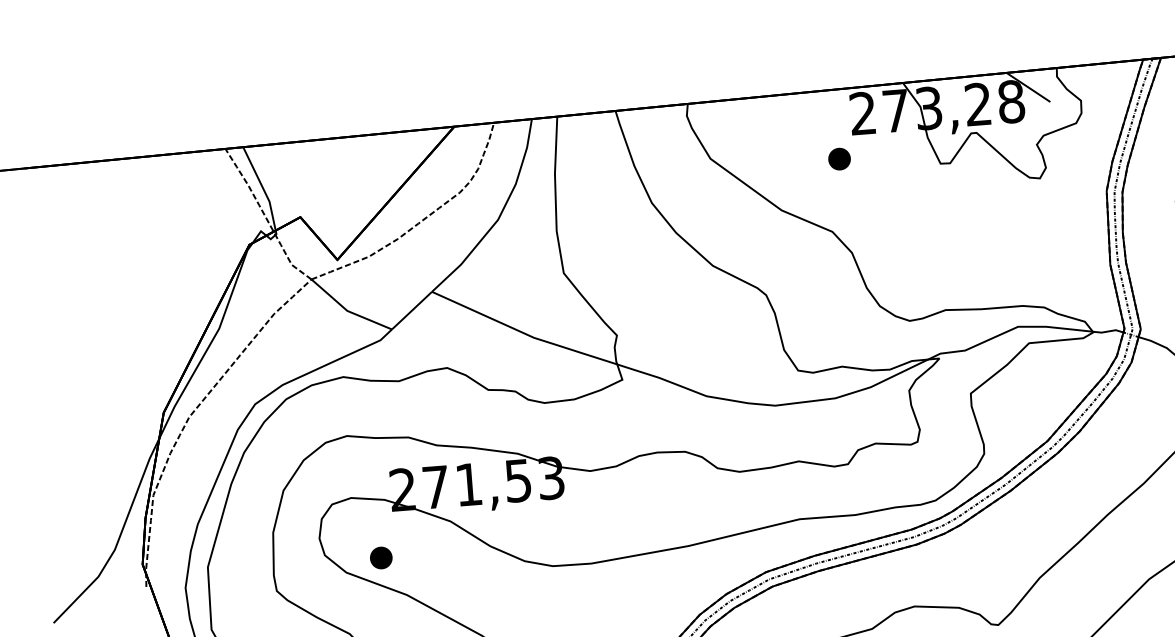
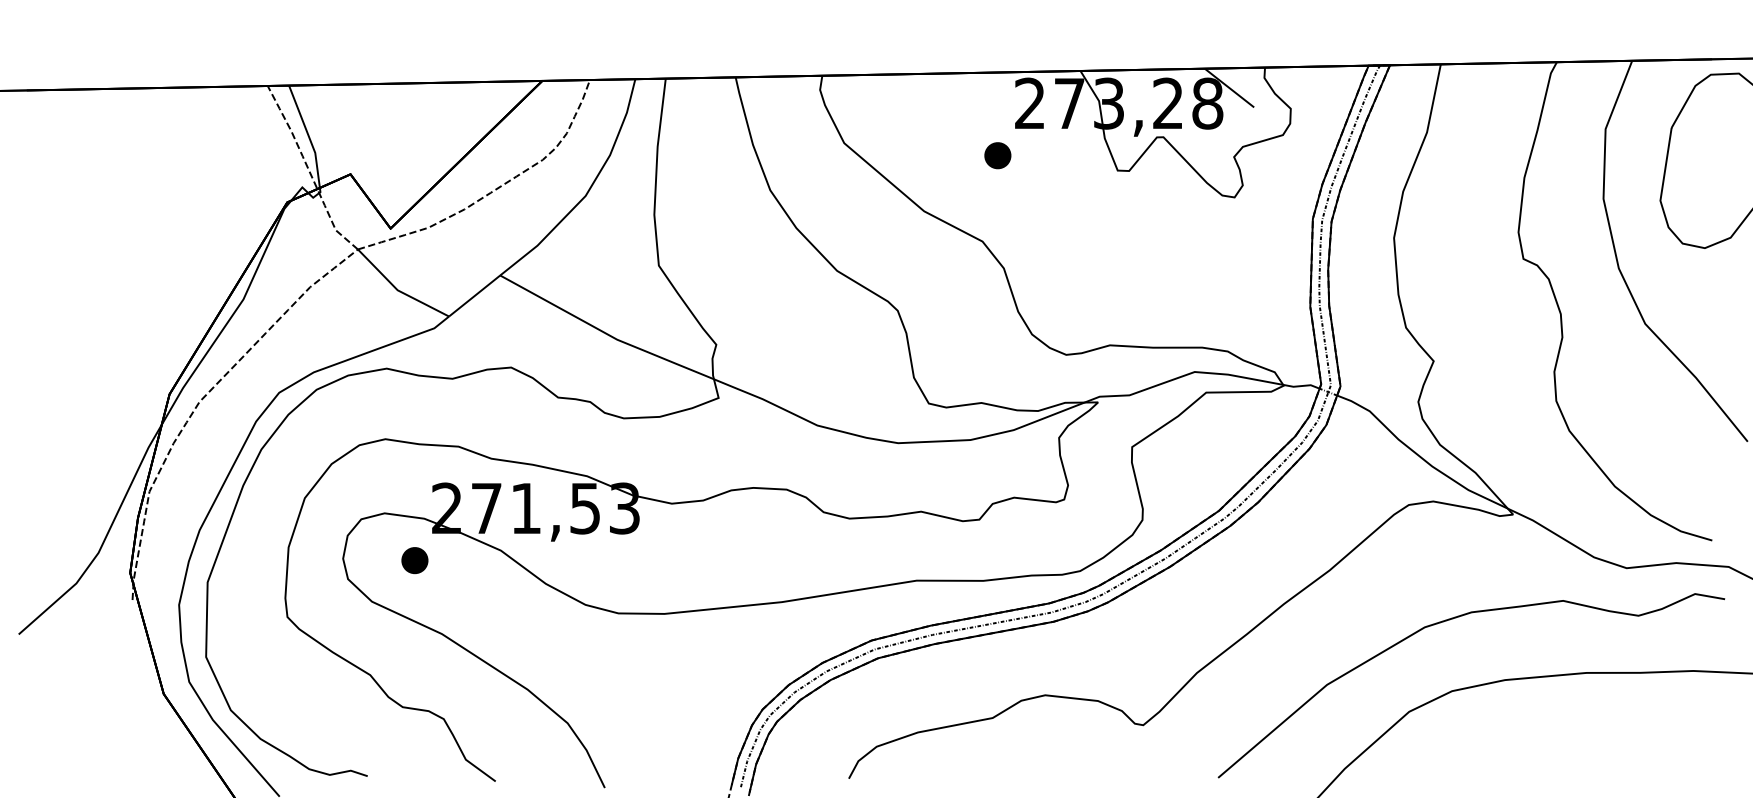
part: (380, 557) -> (414, 560), moved

